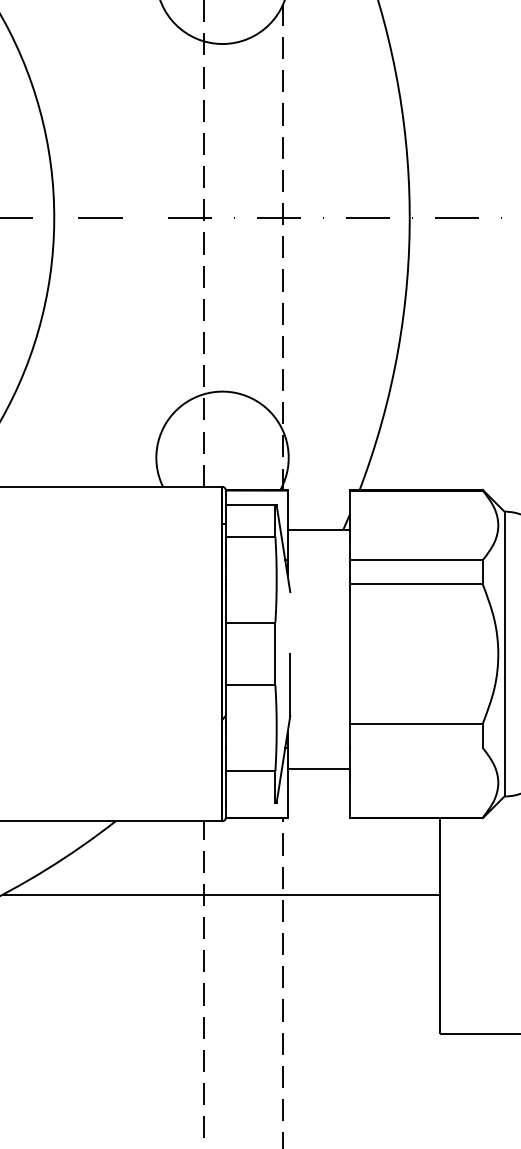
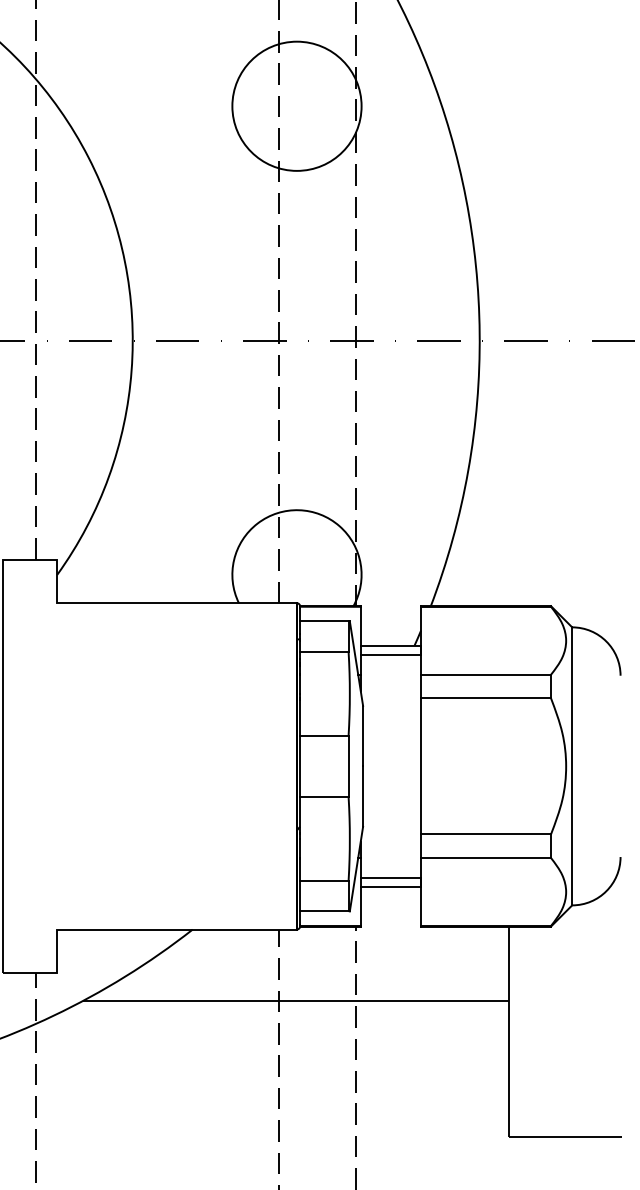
line: (318, 539) -> (390, 654), added
line: (290, 622) -> (363, 735), added
line: (416, 748) -> (486, 858), added
line: (318, 778) -> (390, 887), added
line: (250, 802) -> (324, 911), added

